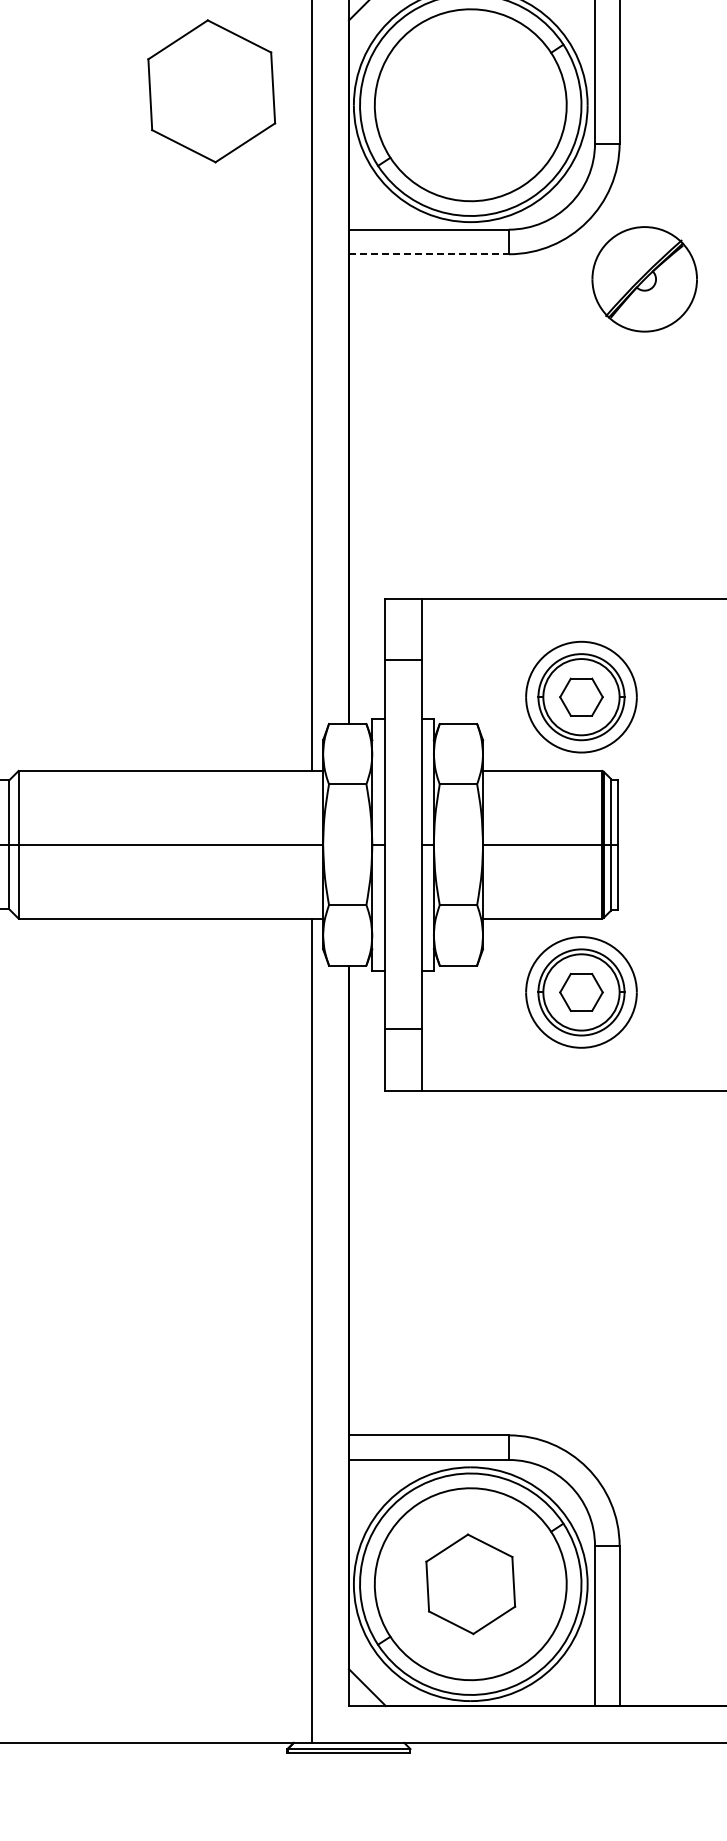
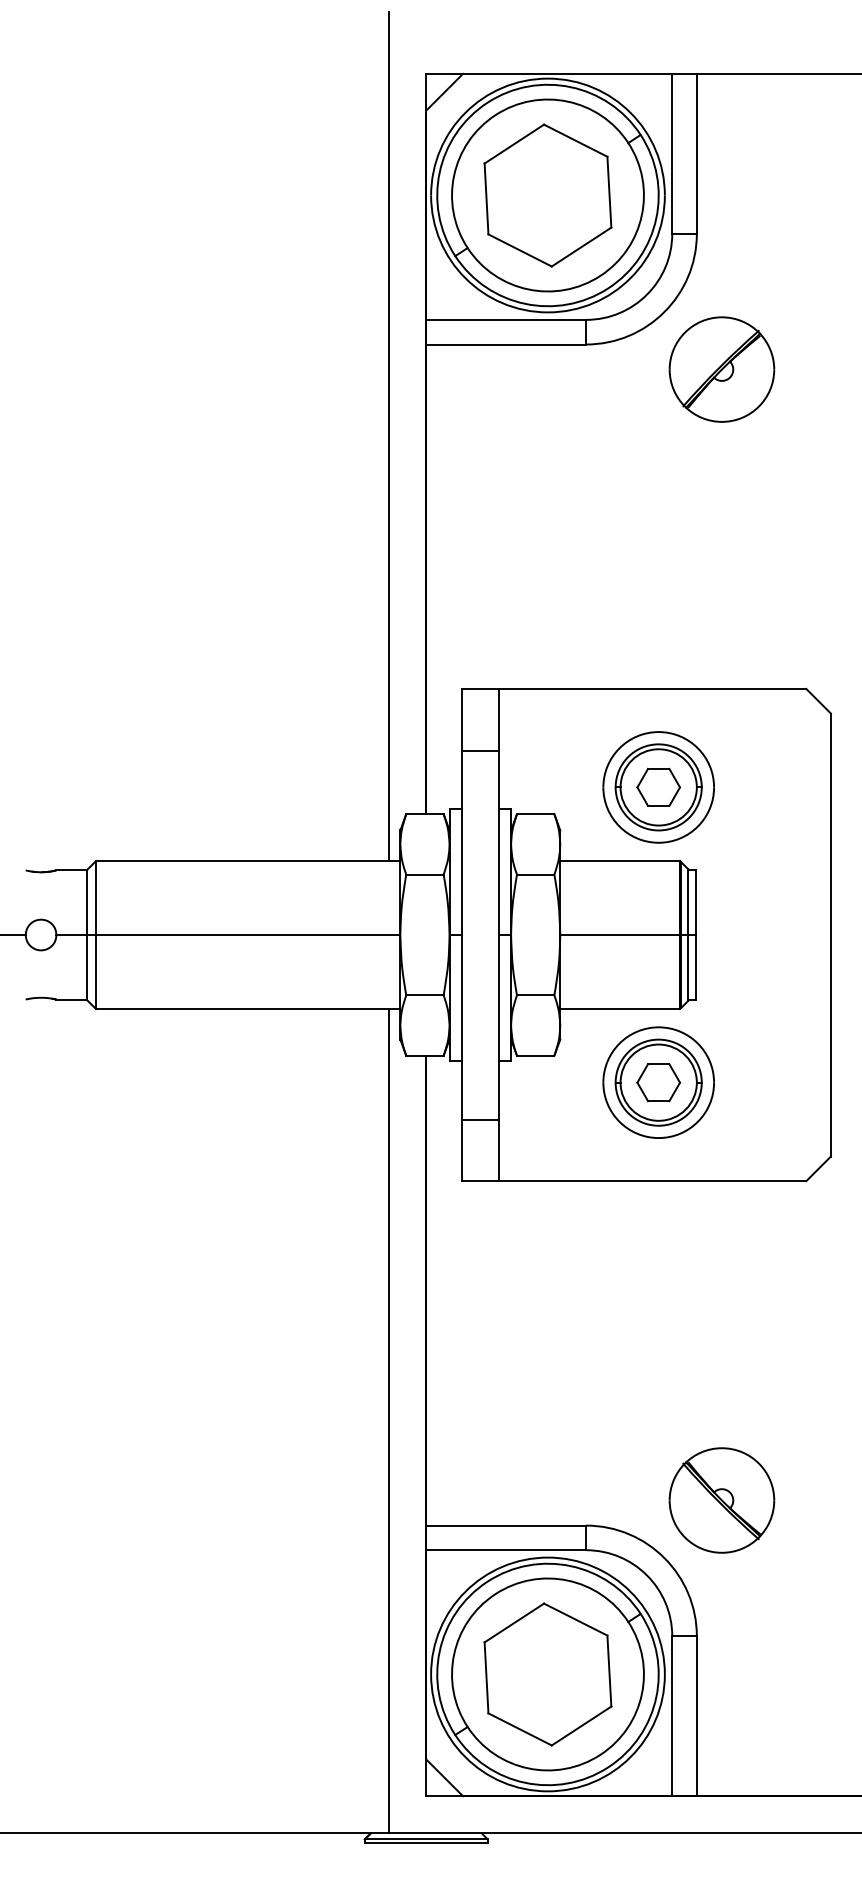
part: (211, 91) -> (547, 195), moved
line: (429, 254) -> (506, 344), dashed -> solid
part: (644, 1410) -> (721, 1500), added
part: (470, 1584) -> (547, 1674), size x1.43

